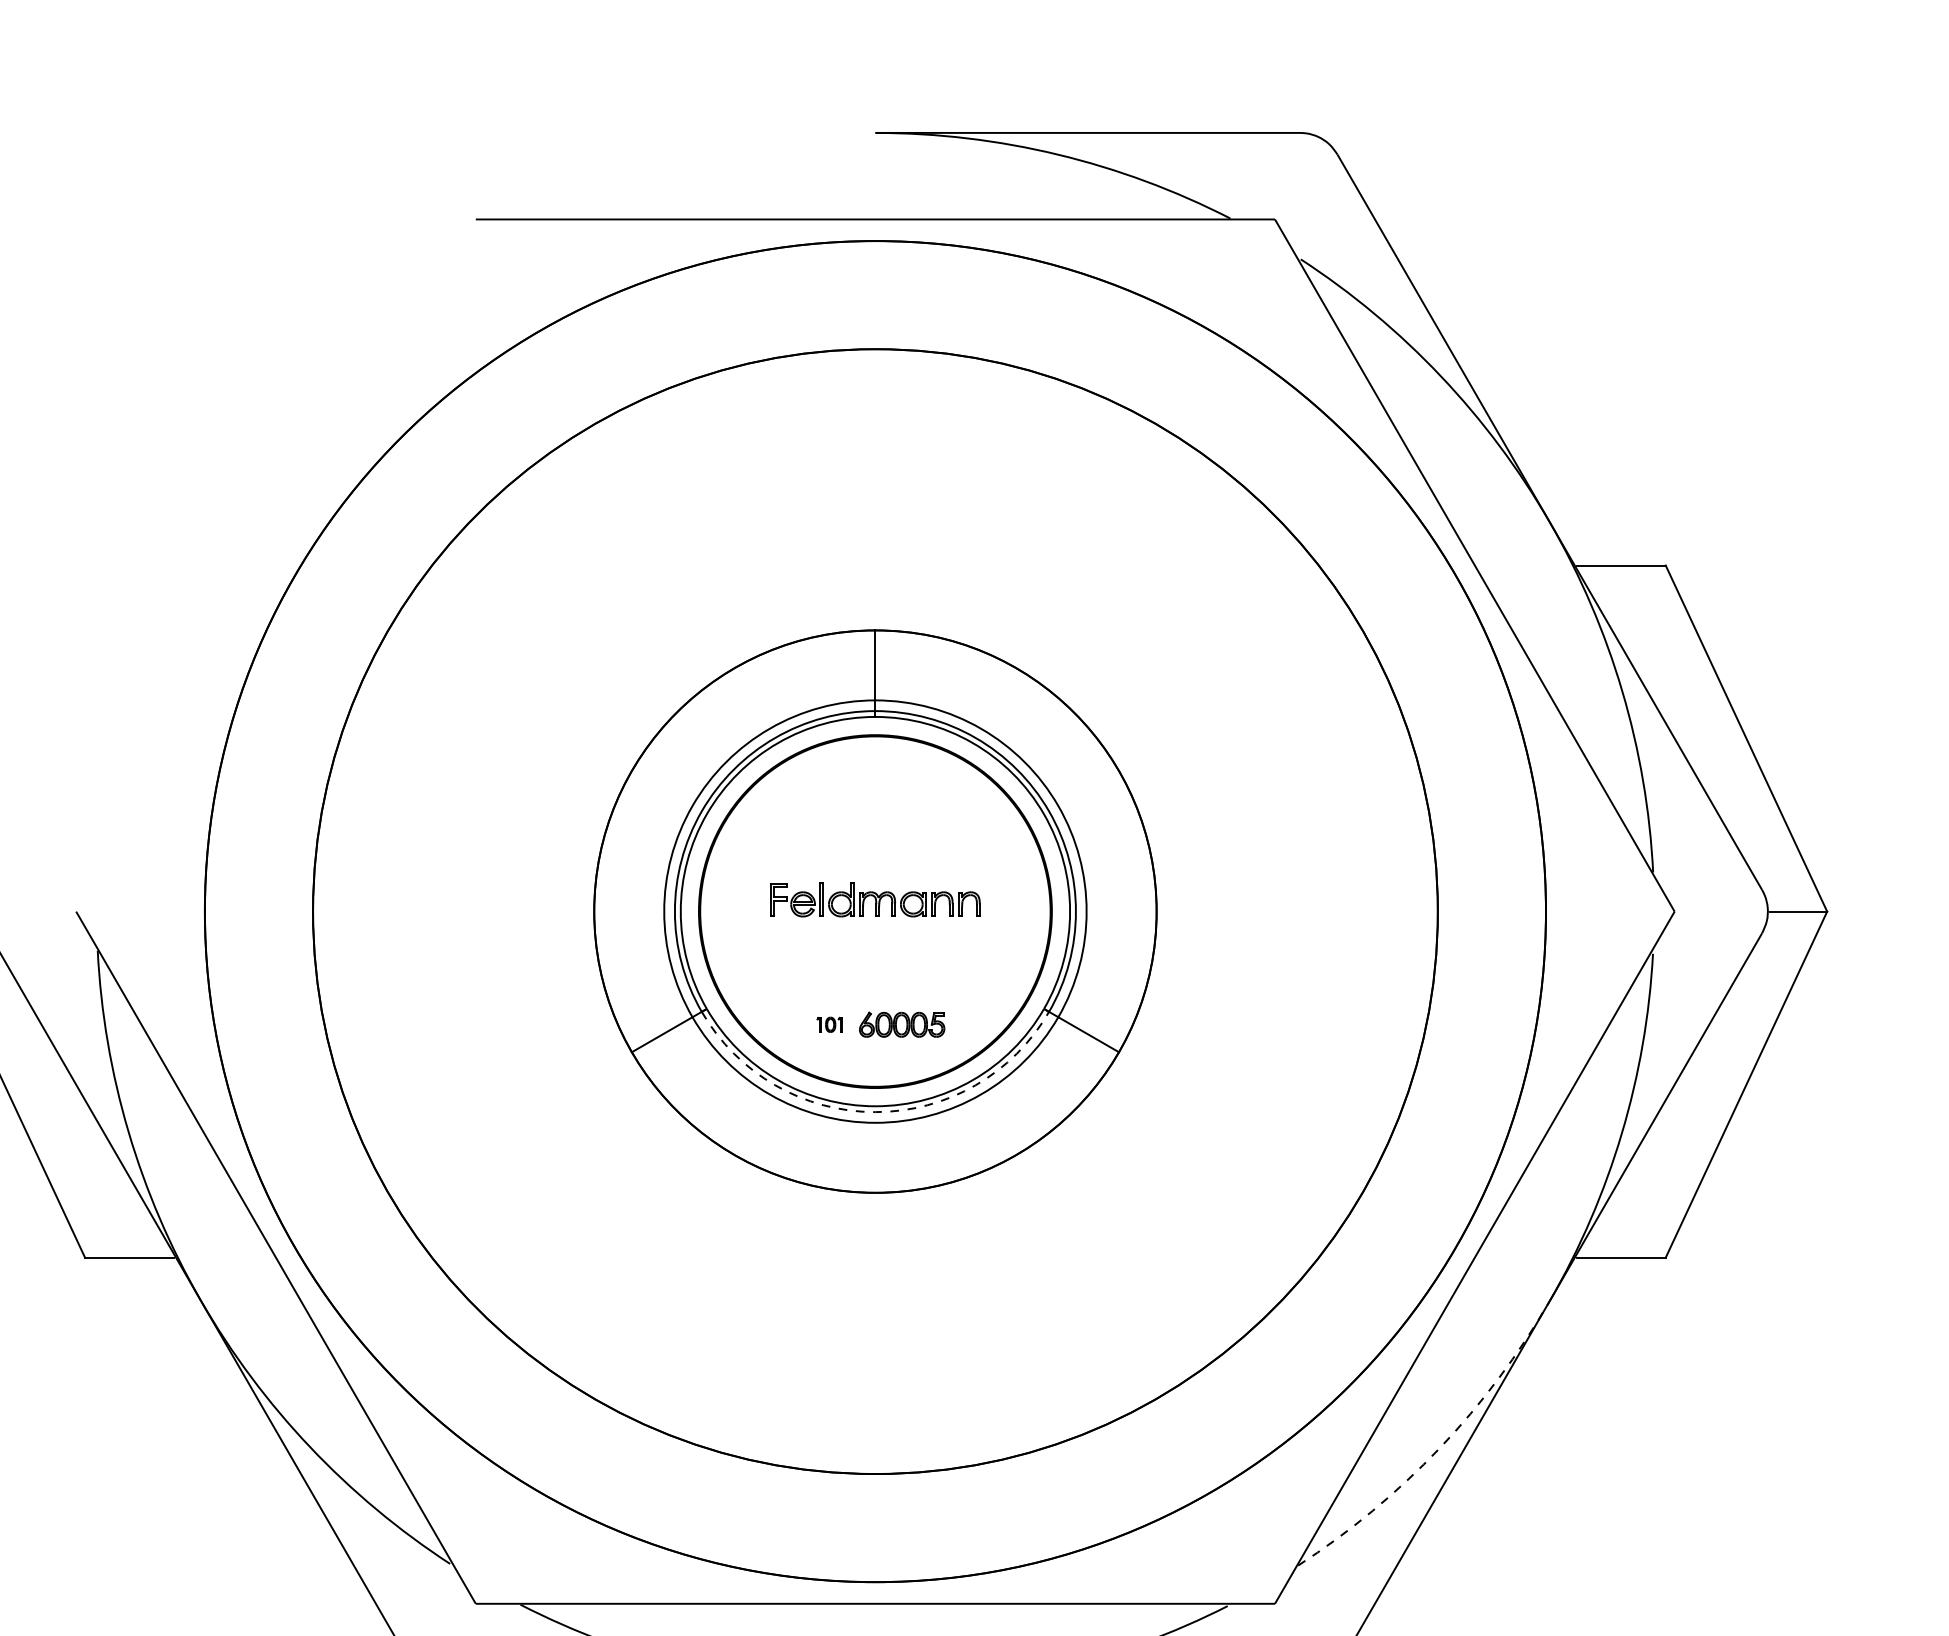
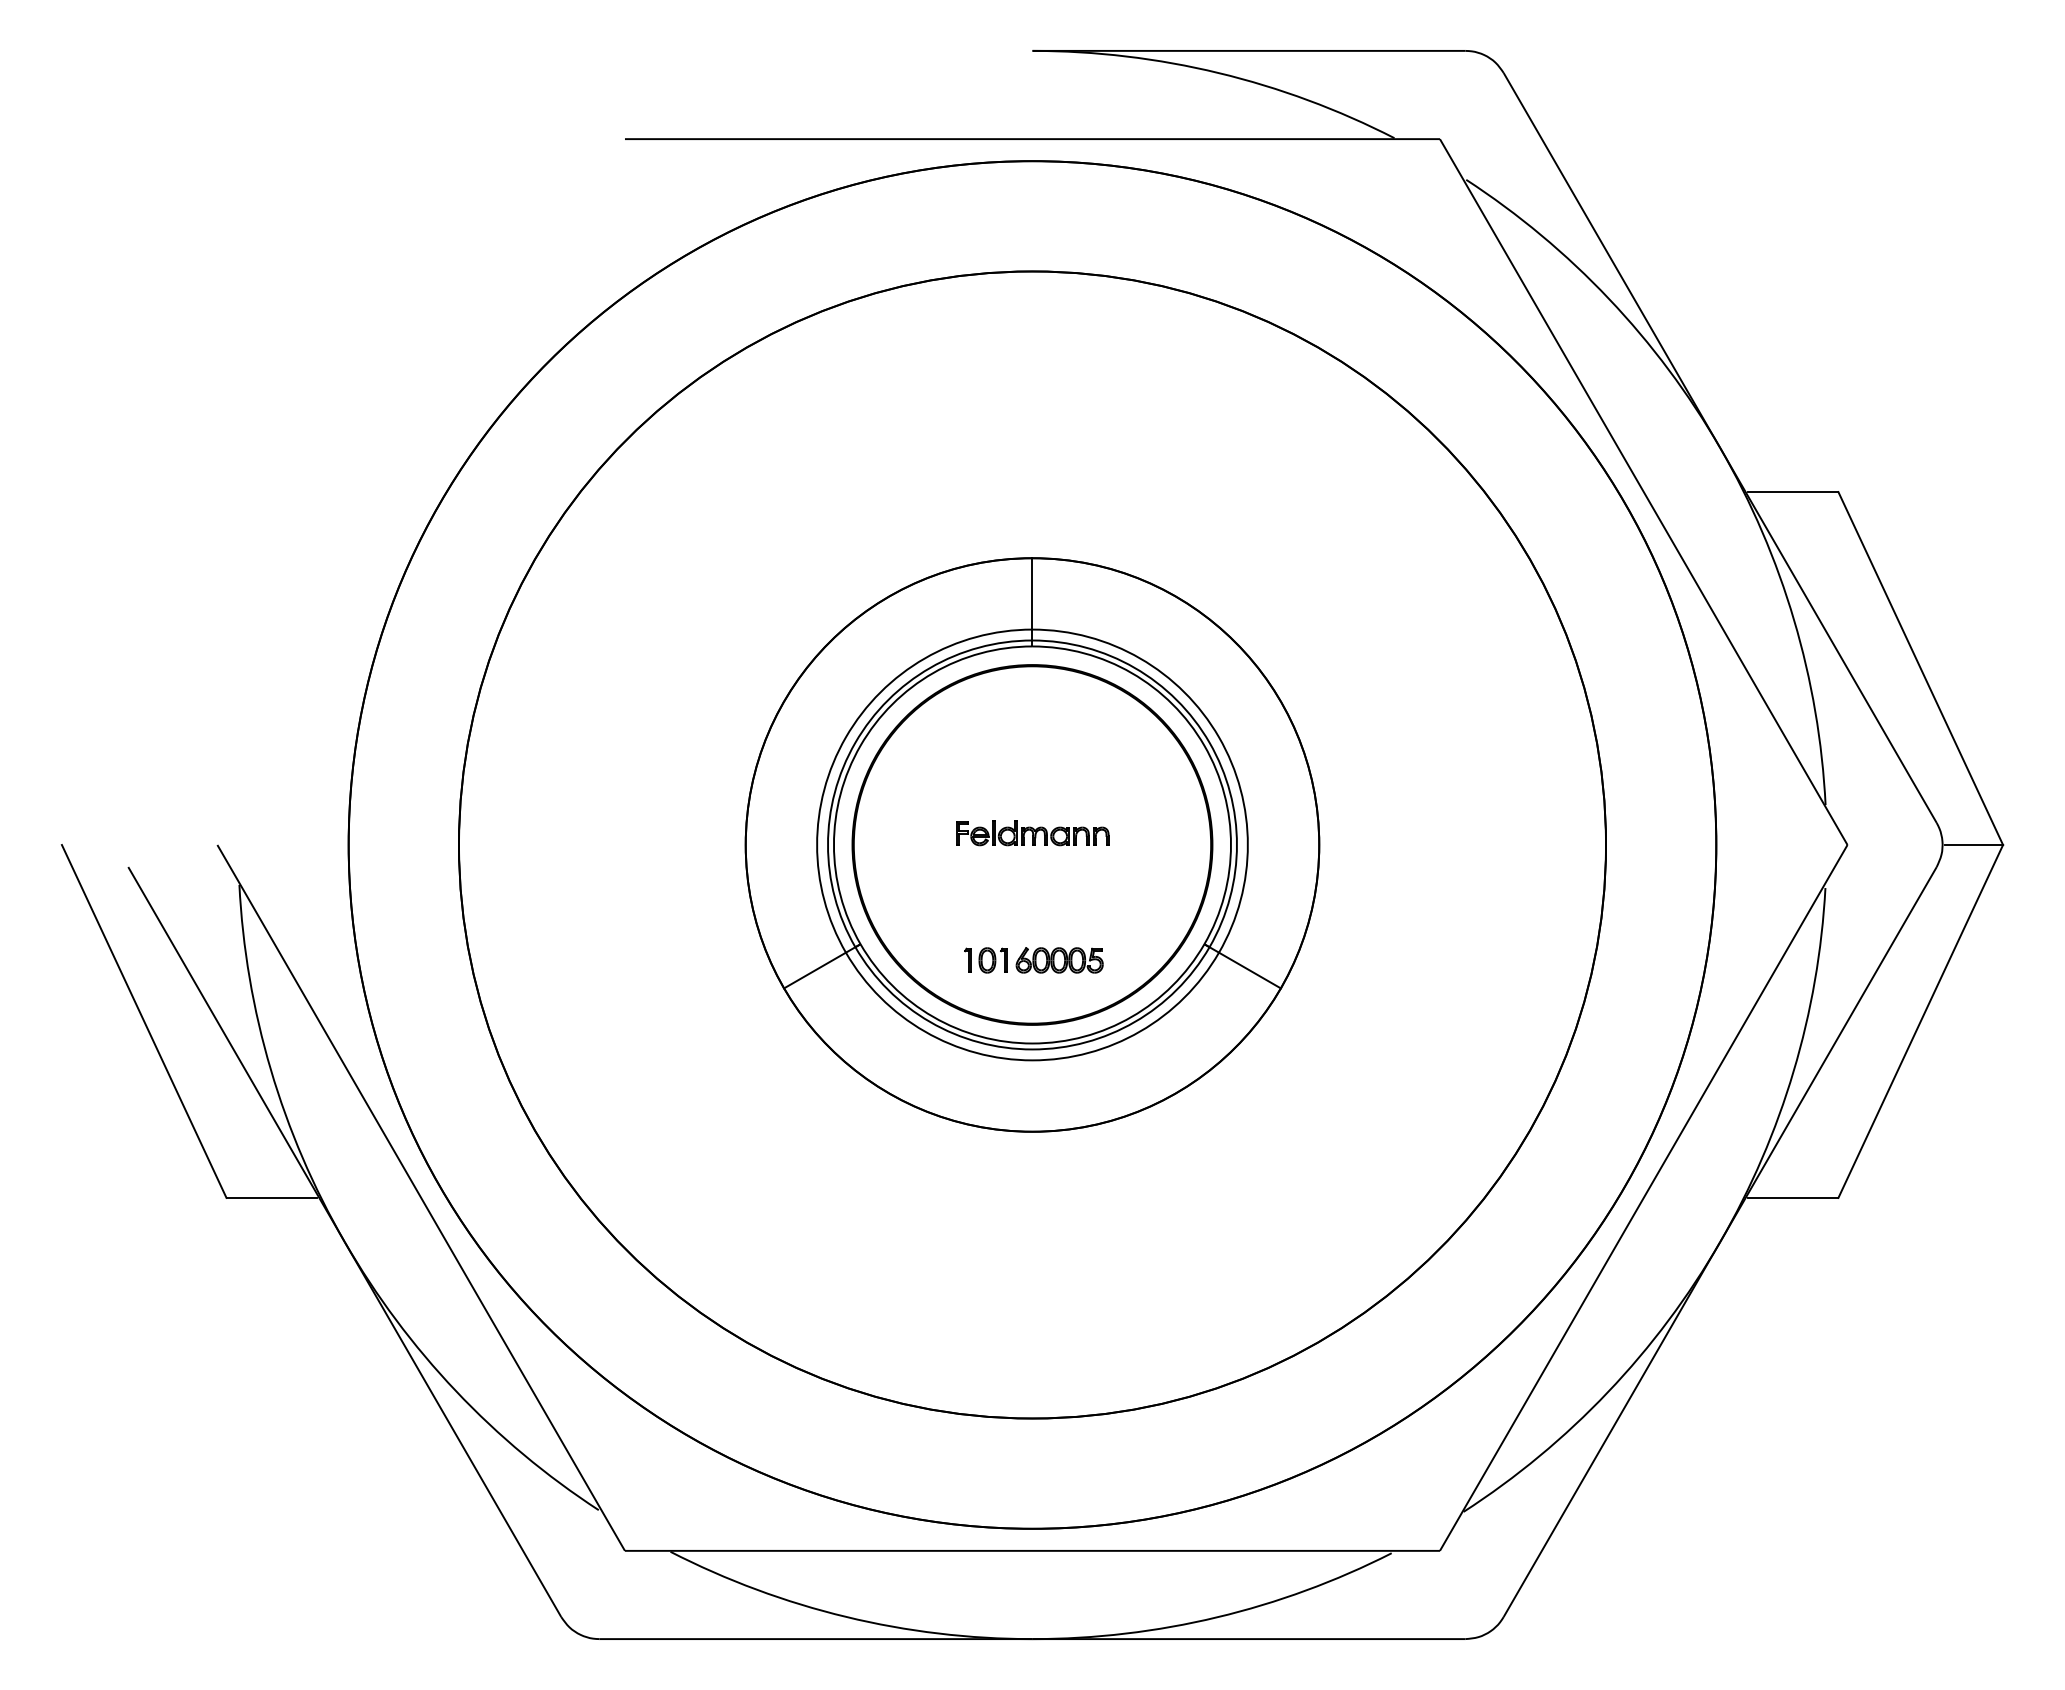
part: (875, 900) -> (1032, 833), size x0.71
part: (829, 1024) -> (985, 960), size x1.67
arc: (875, 1112) -> (1032, 1049), dashed -> solid
arc: (1439, 1448) -> (1607, 1392), dashed -> solid

